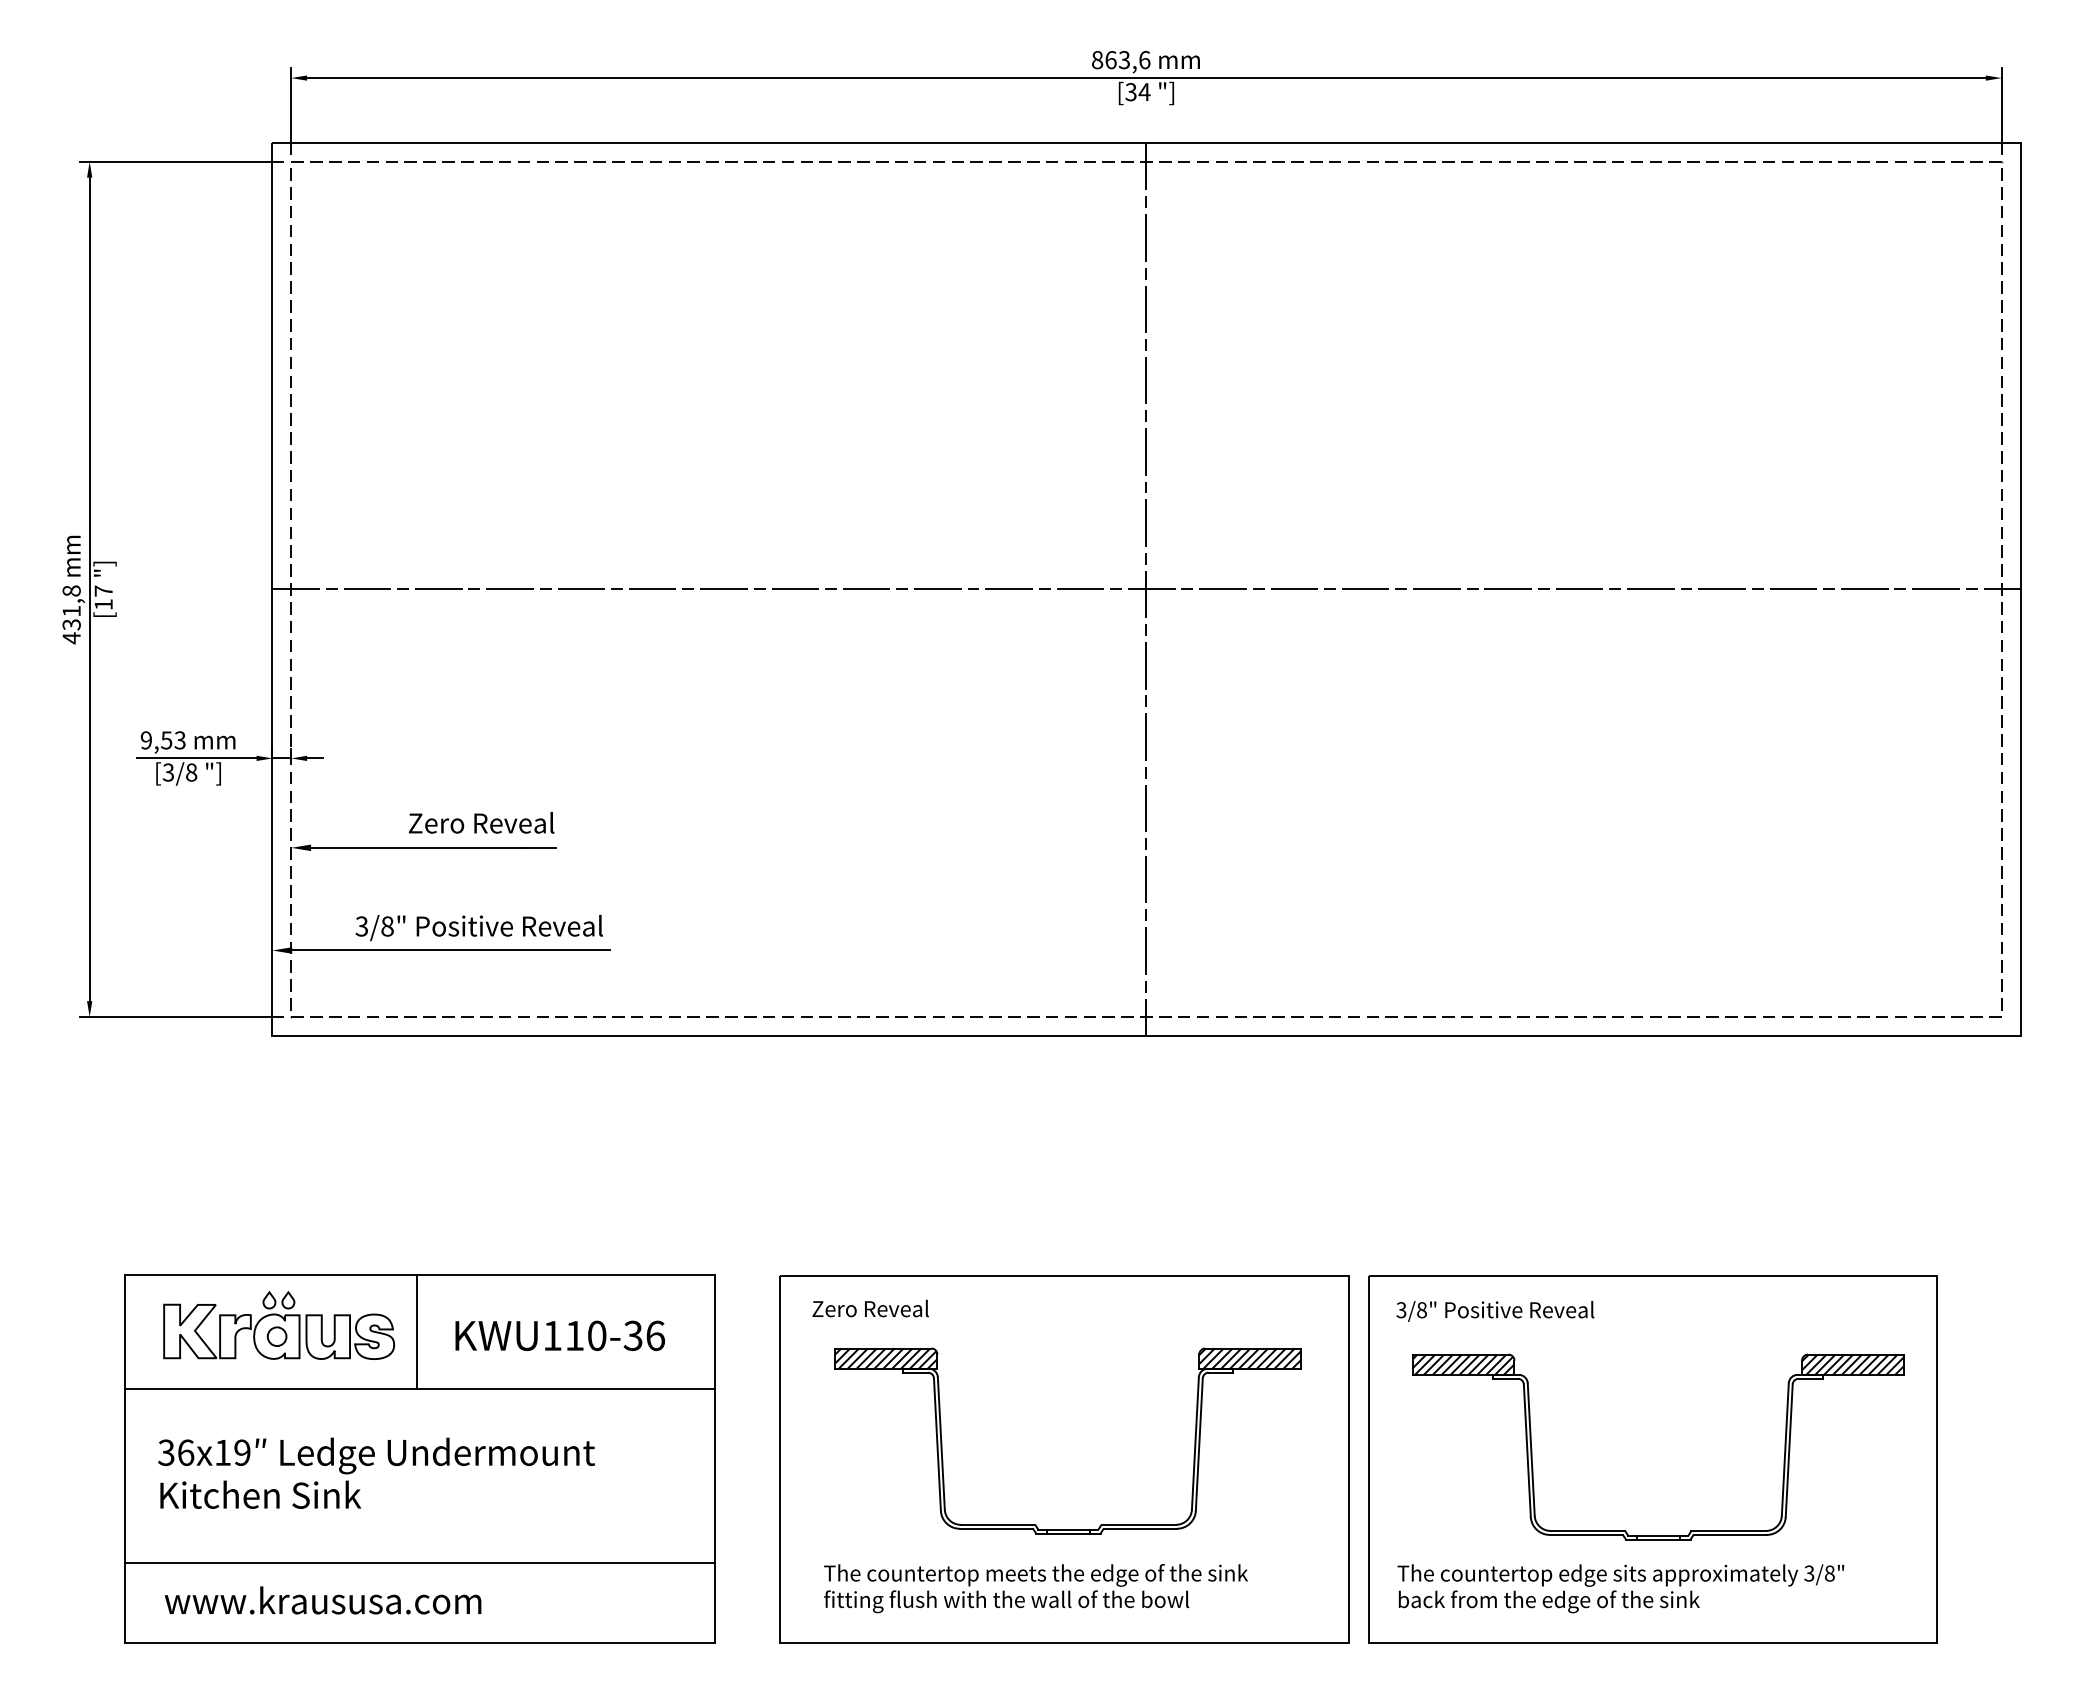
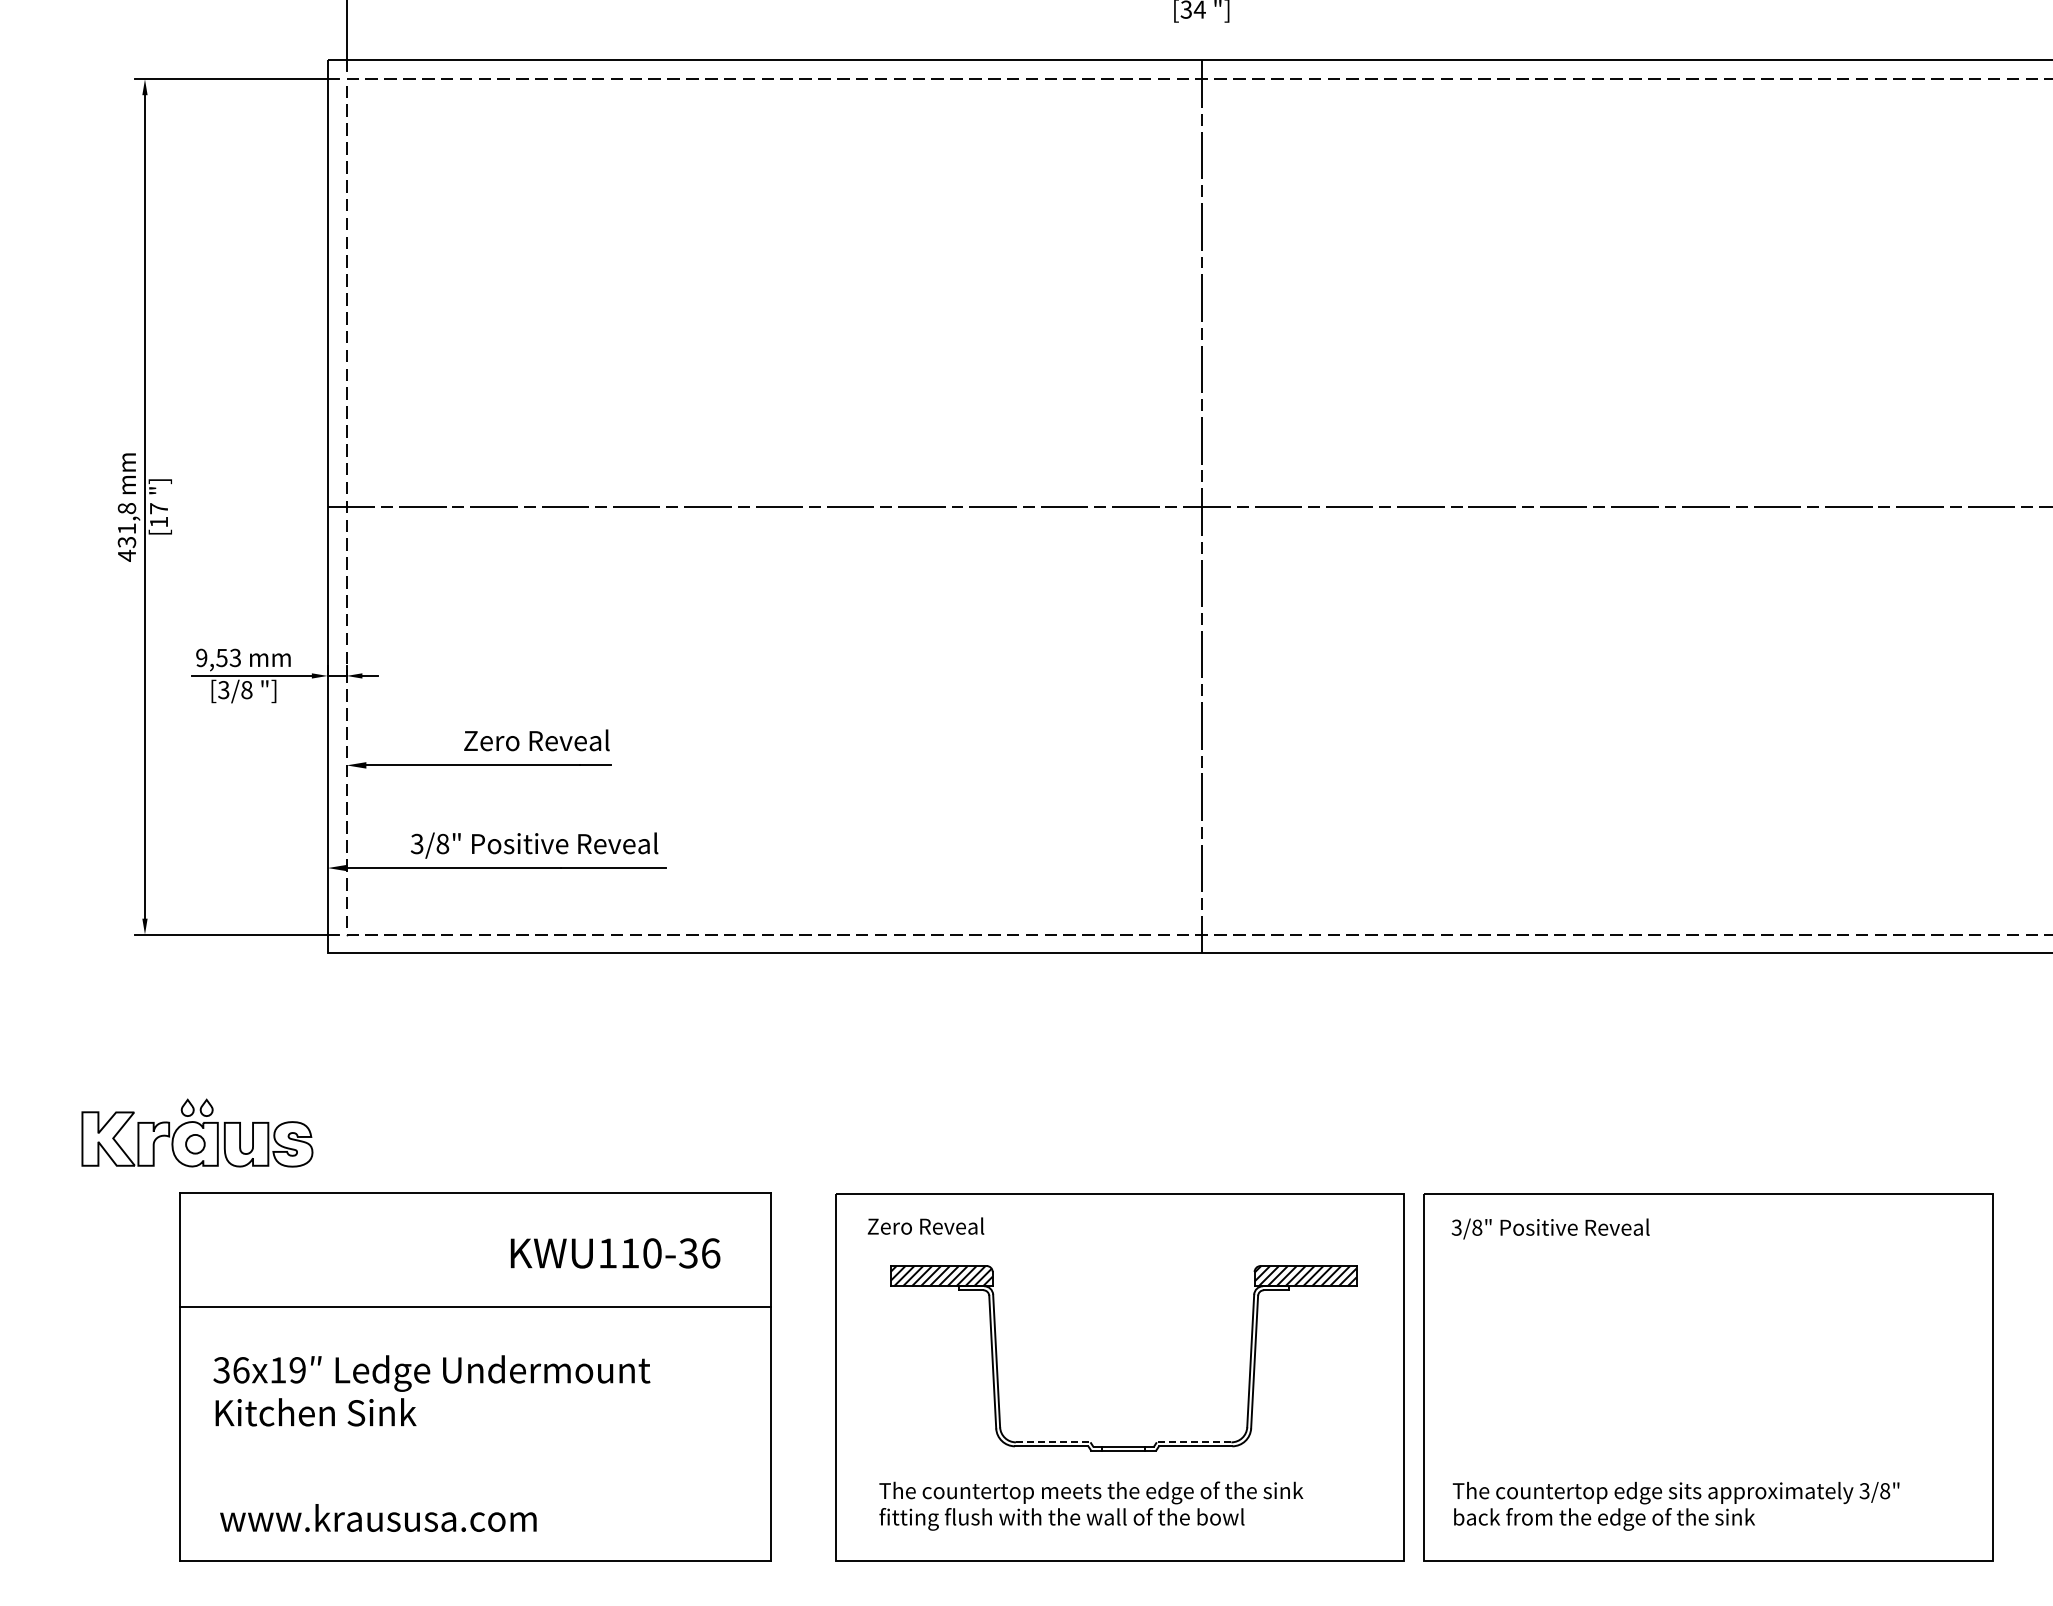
part: (279, 1325) -> (197, 1133), moved
line: (416, 1332) -> (471, 1250), removed
line: (998, 1524) -> (1053, 1442), solid -> dashed
line: (1138, 1524) -> (1193, 1442), solid -> dashed
part: (1658, 1535) -> (1713, 1453), removed
line: (419, 1562) -> (474, 1480), removed

